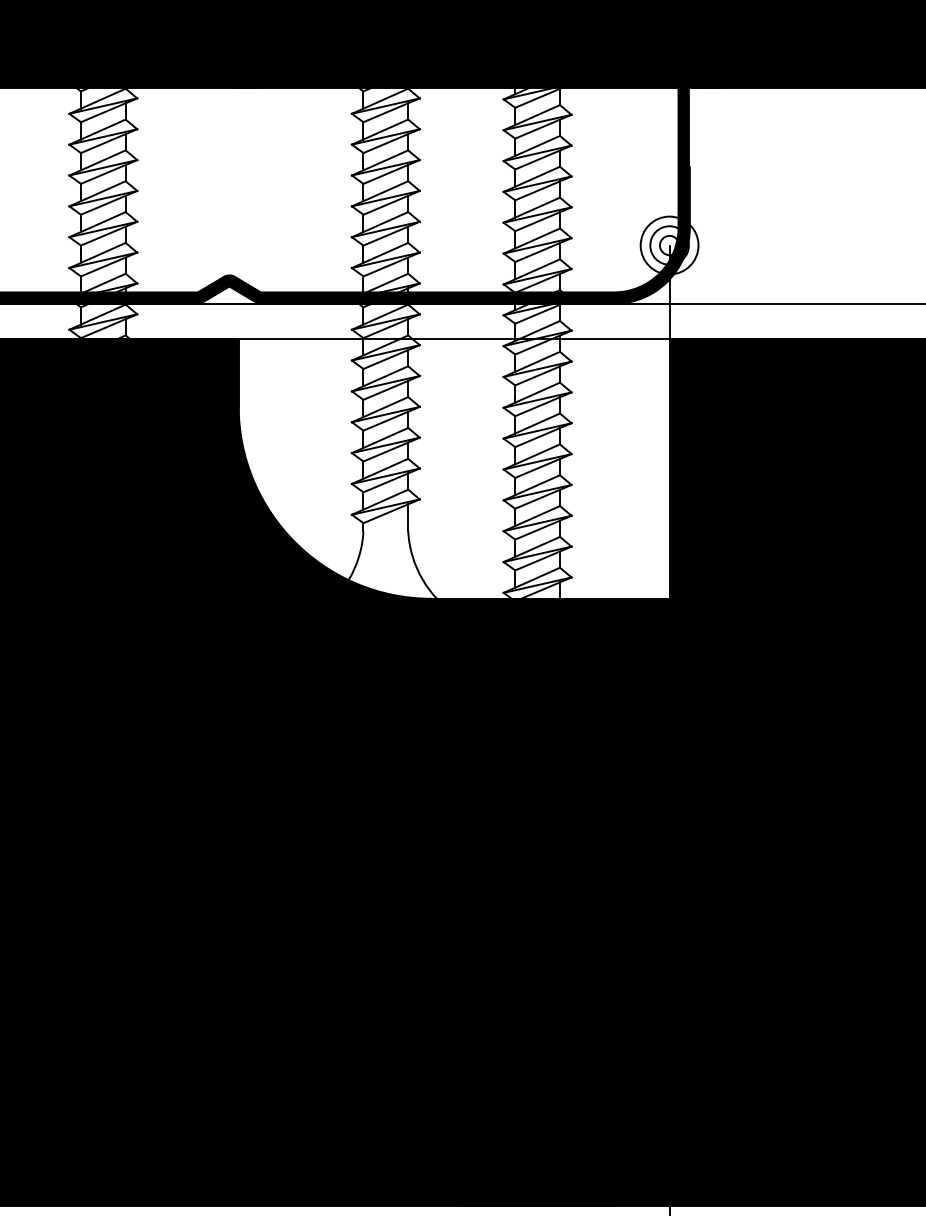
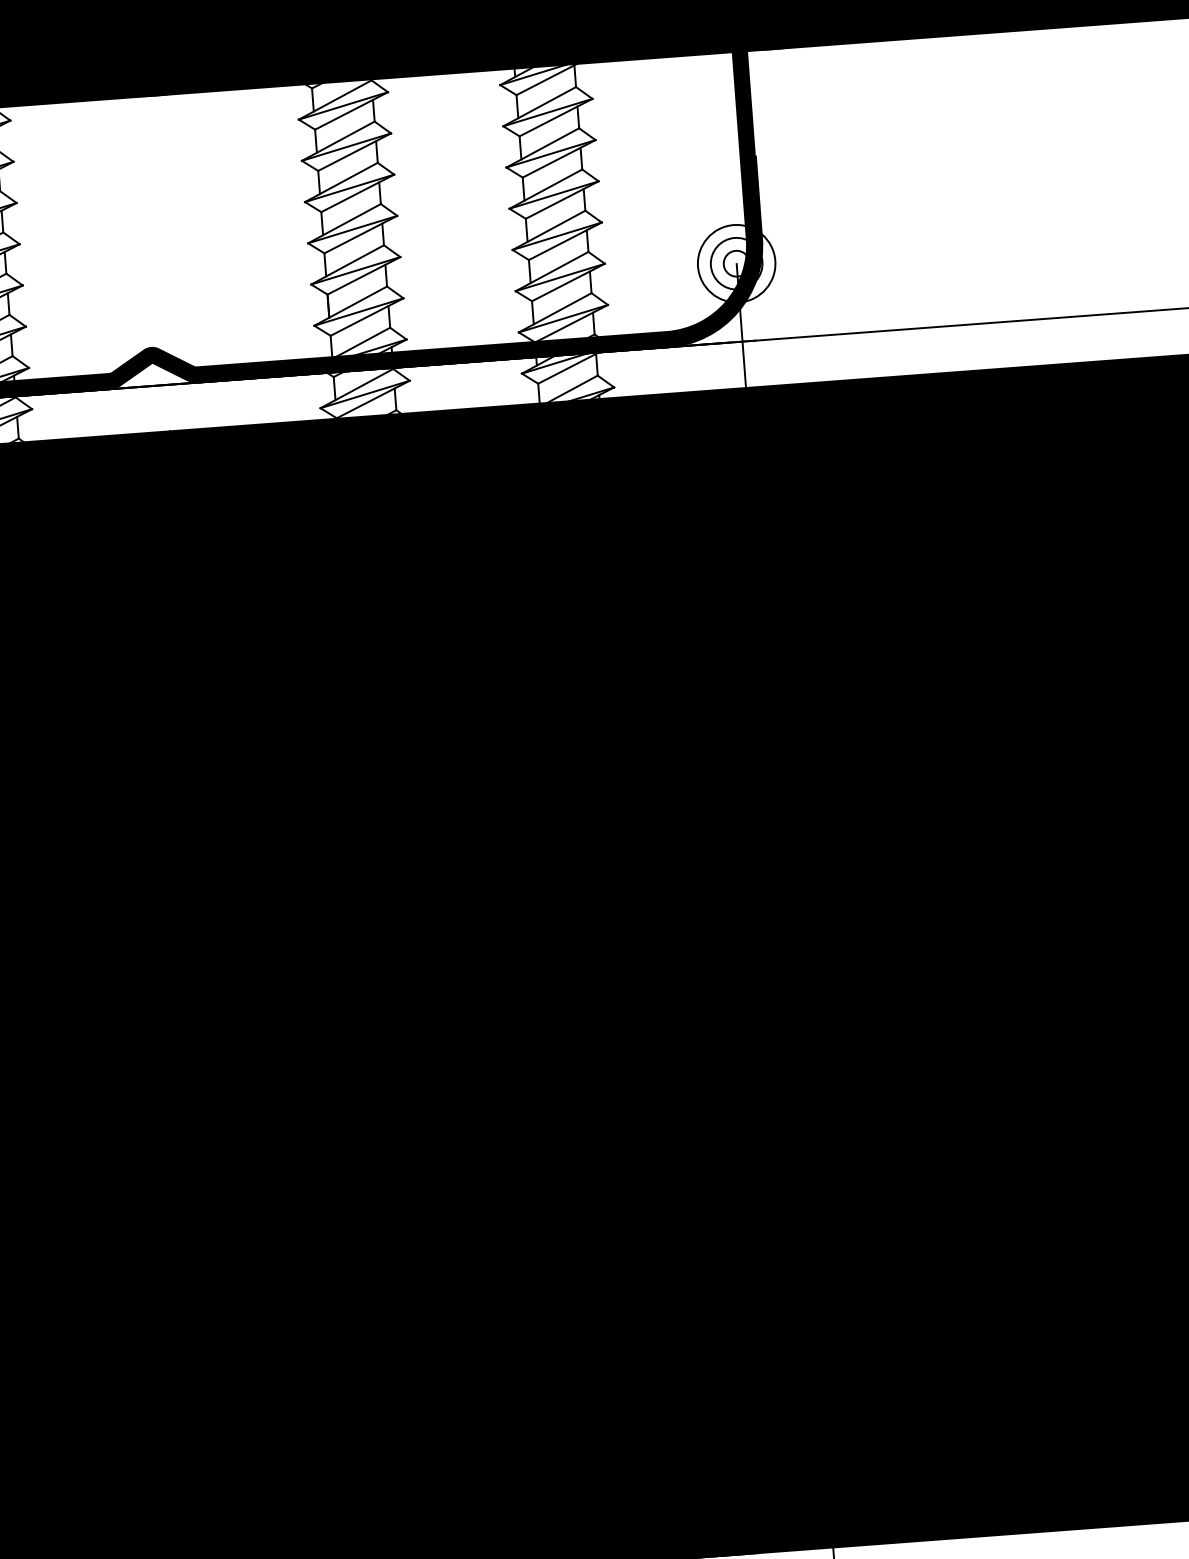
fill: (453, 468) -> (470, 583), added

